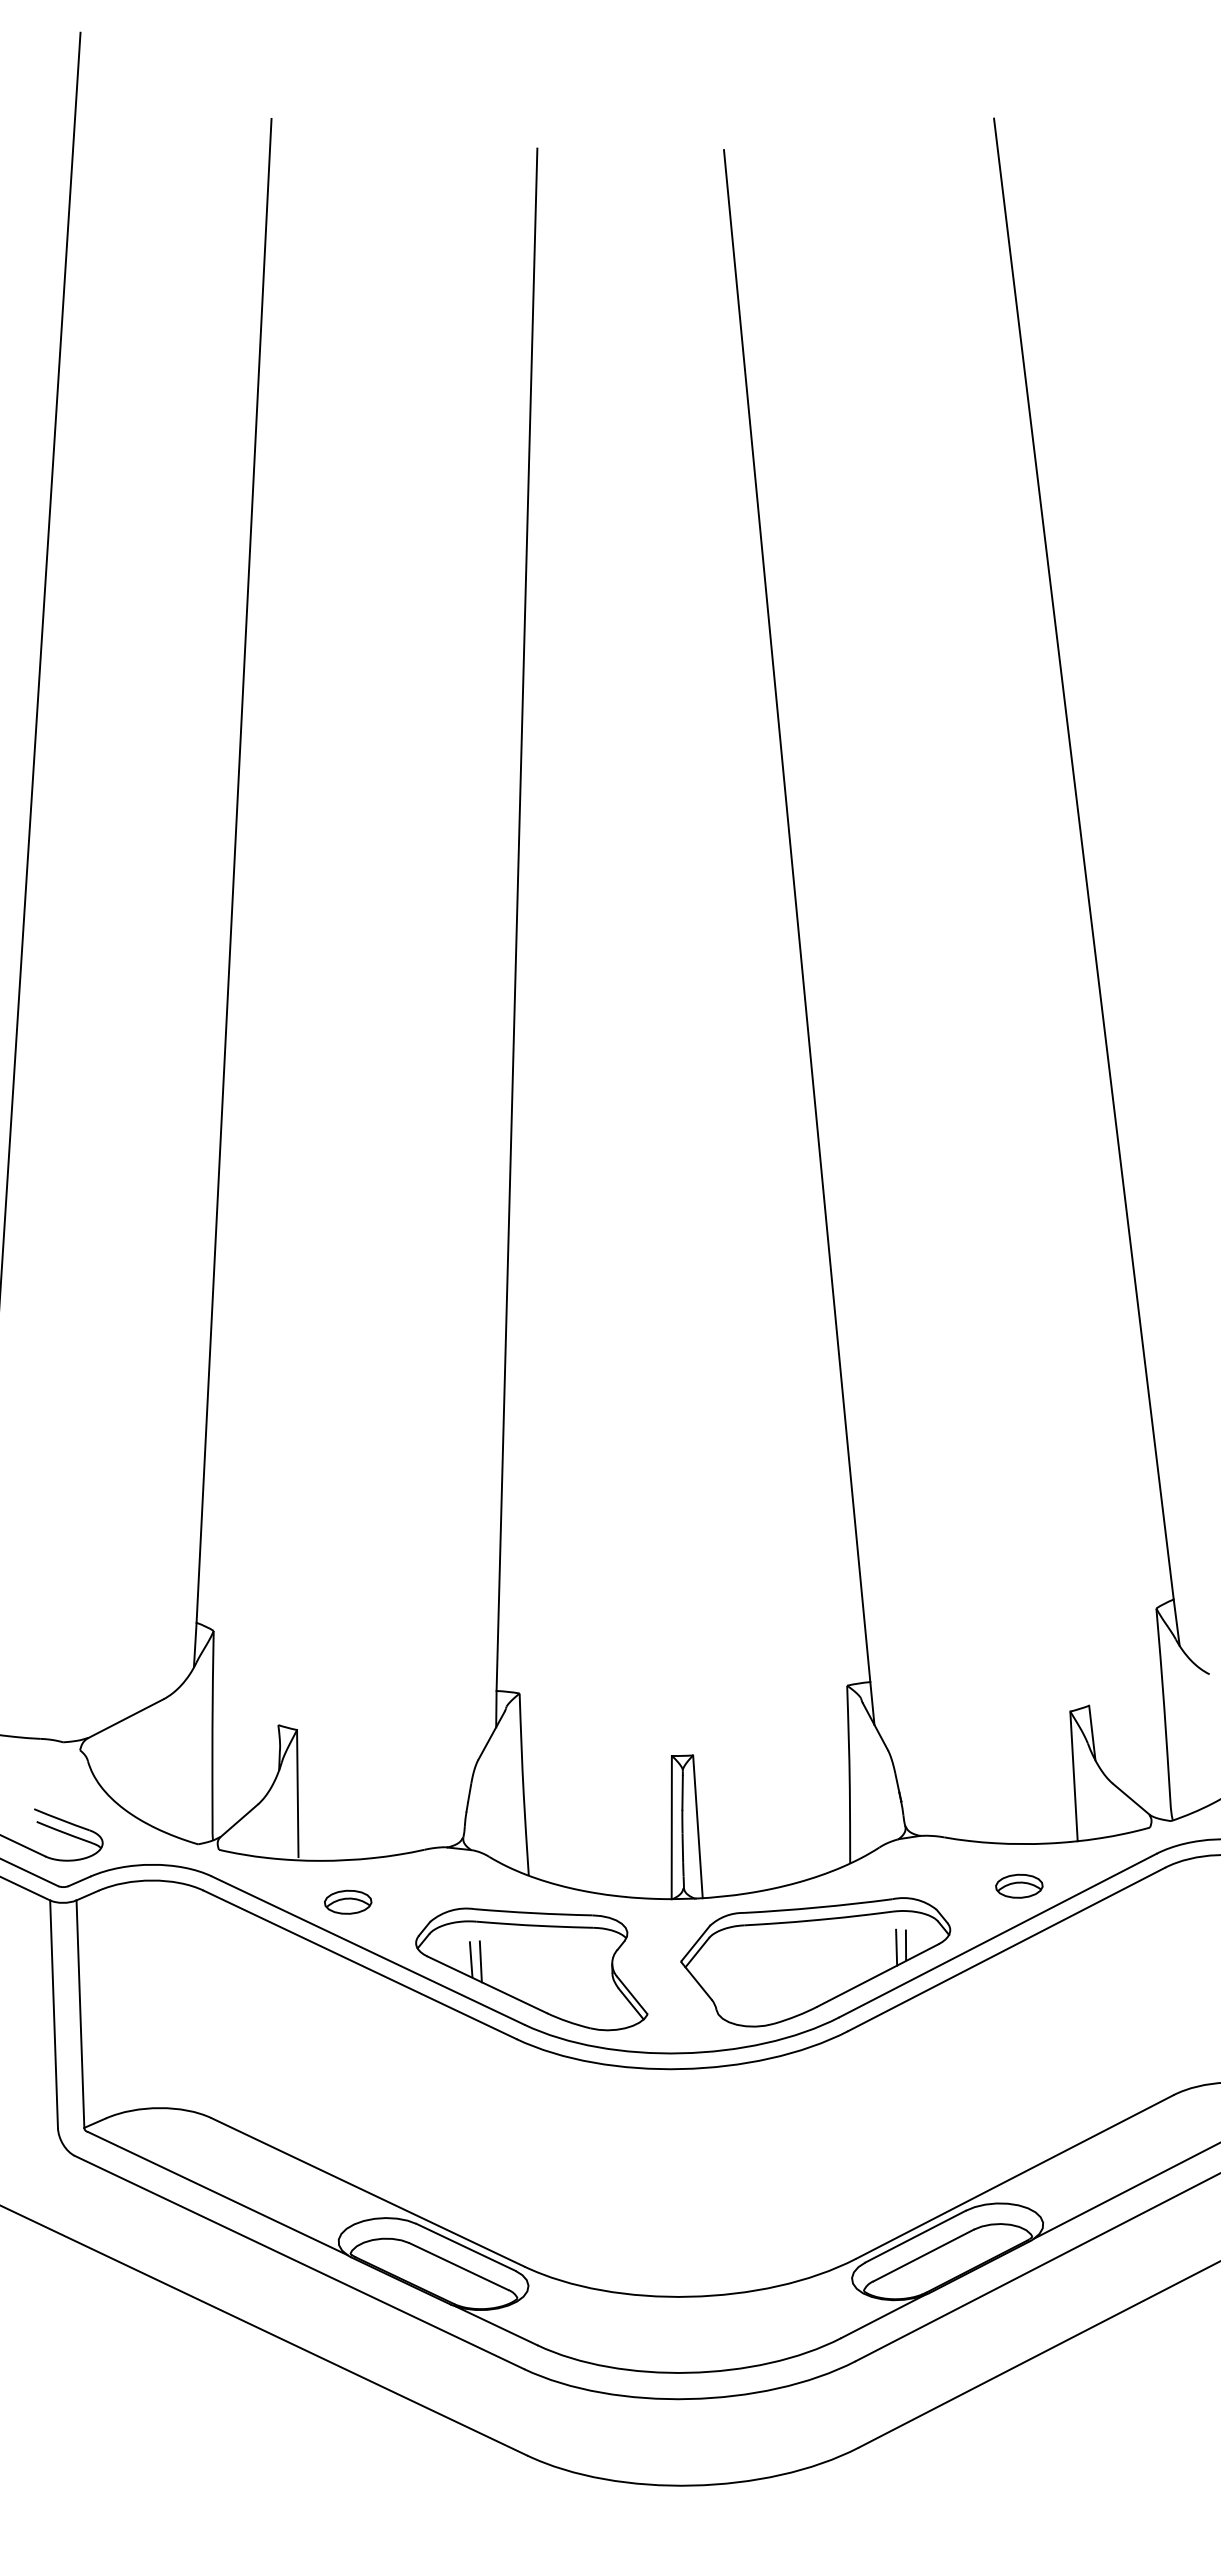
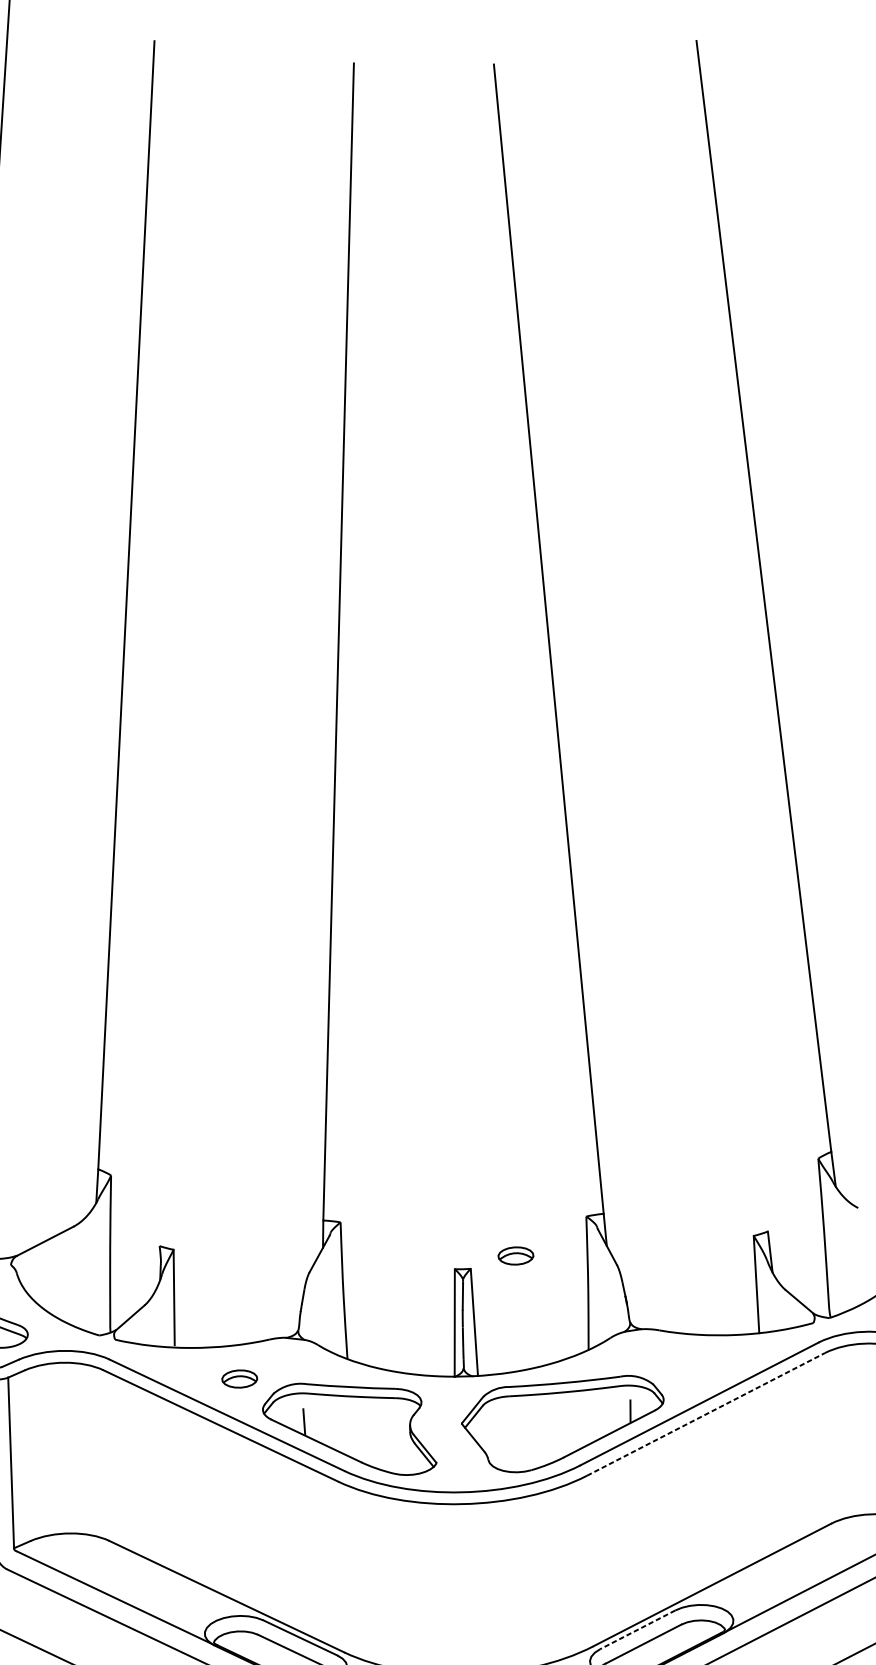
part: (1019, 1885) -> (516, 1255), moved
part: (348, 1901) -> (239, 1378), moved
line: (896, 1947) -> (623, 1412), removed
line: (1007, 1949) -> (706, 1414), solid -> dashed
line: (480, 1961) -> (311, 1423), removed
line: (915, 2236) -> (637, 1629), solid -> dashed

